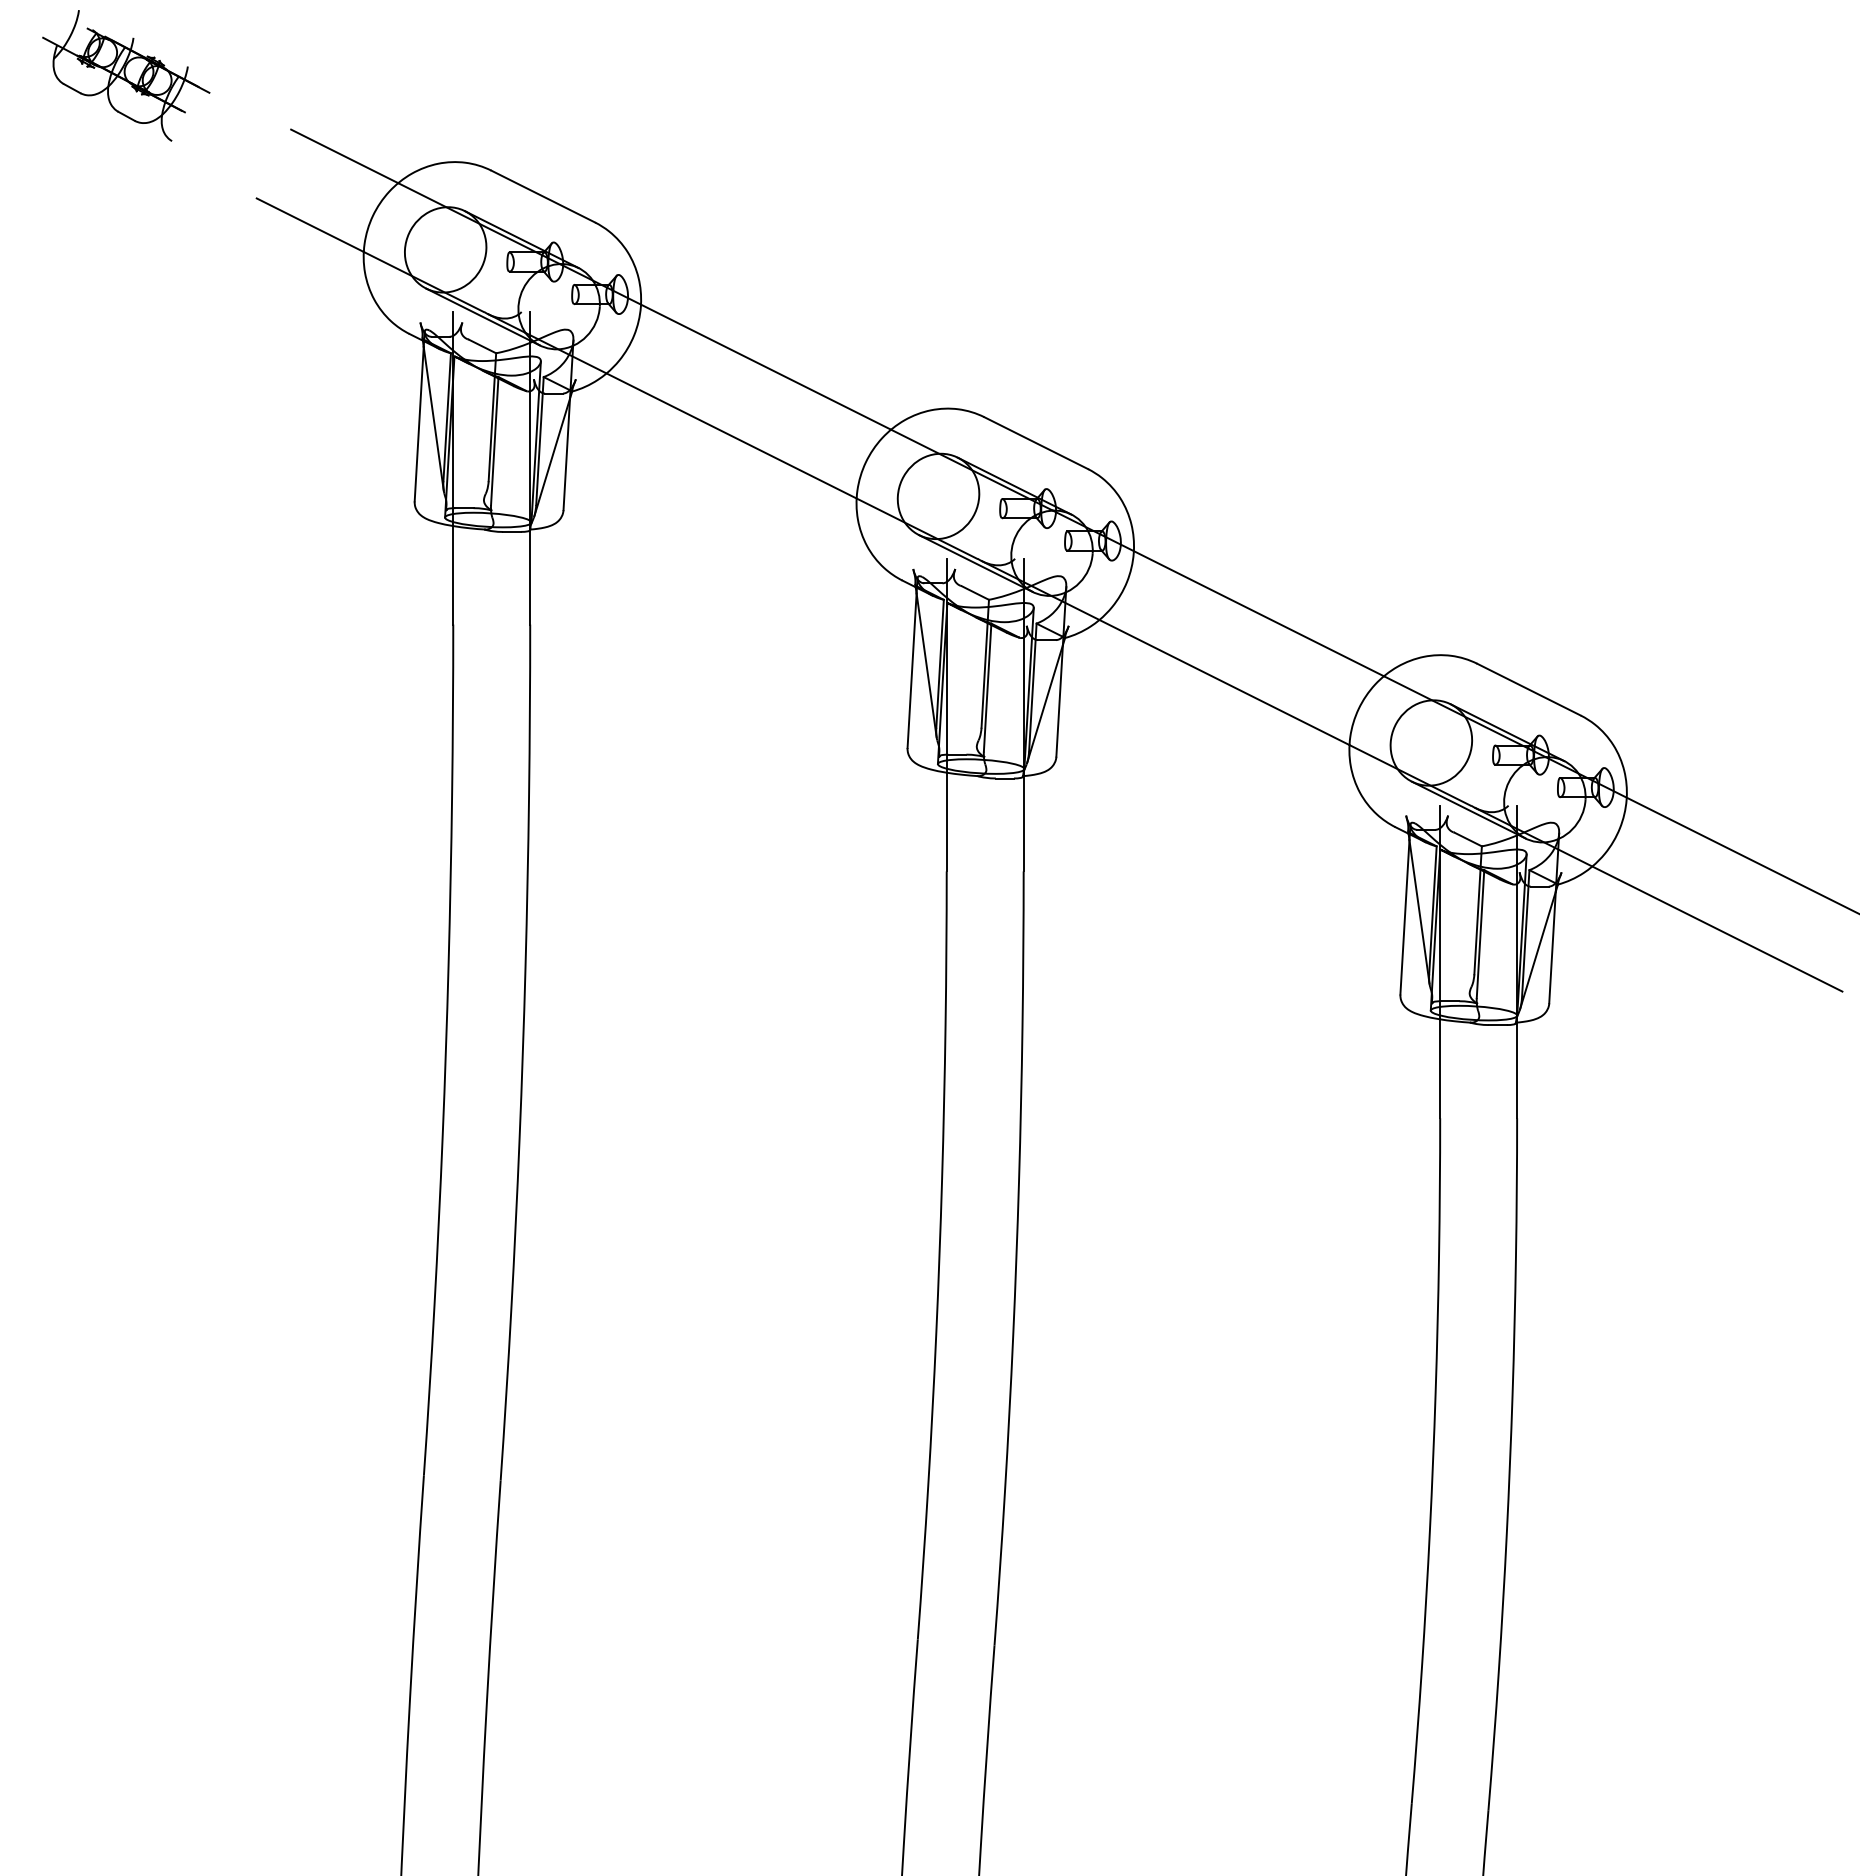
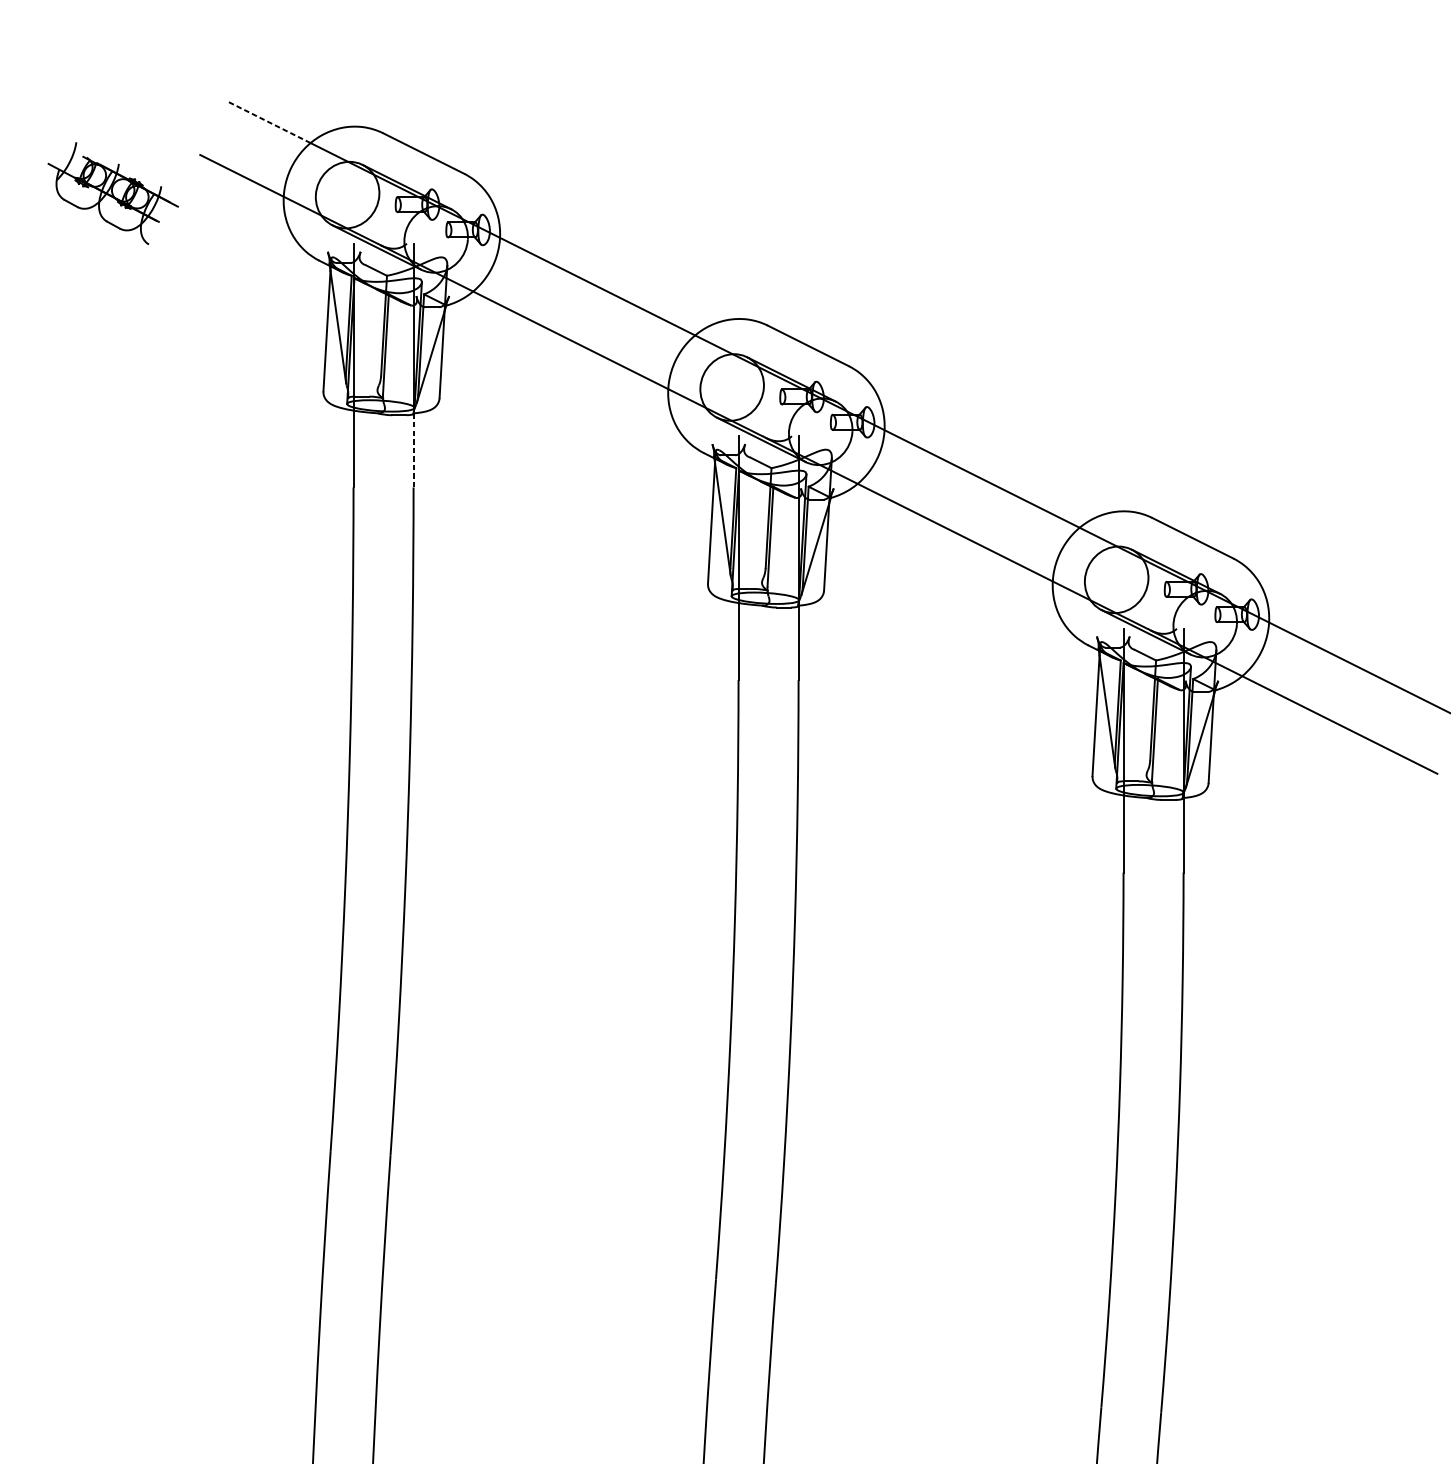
part: (126, 75) -> (113, 193), moved
line: (344, 156) -> (268, 122), solid -> dashed
line: (530, 576) -> (413, 449), solid -> dashed

